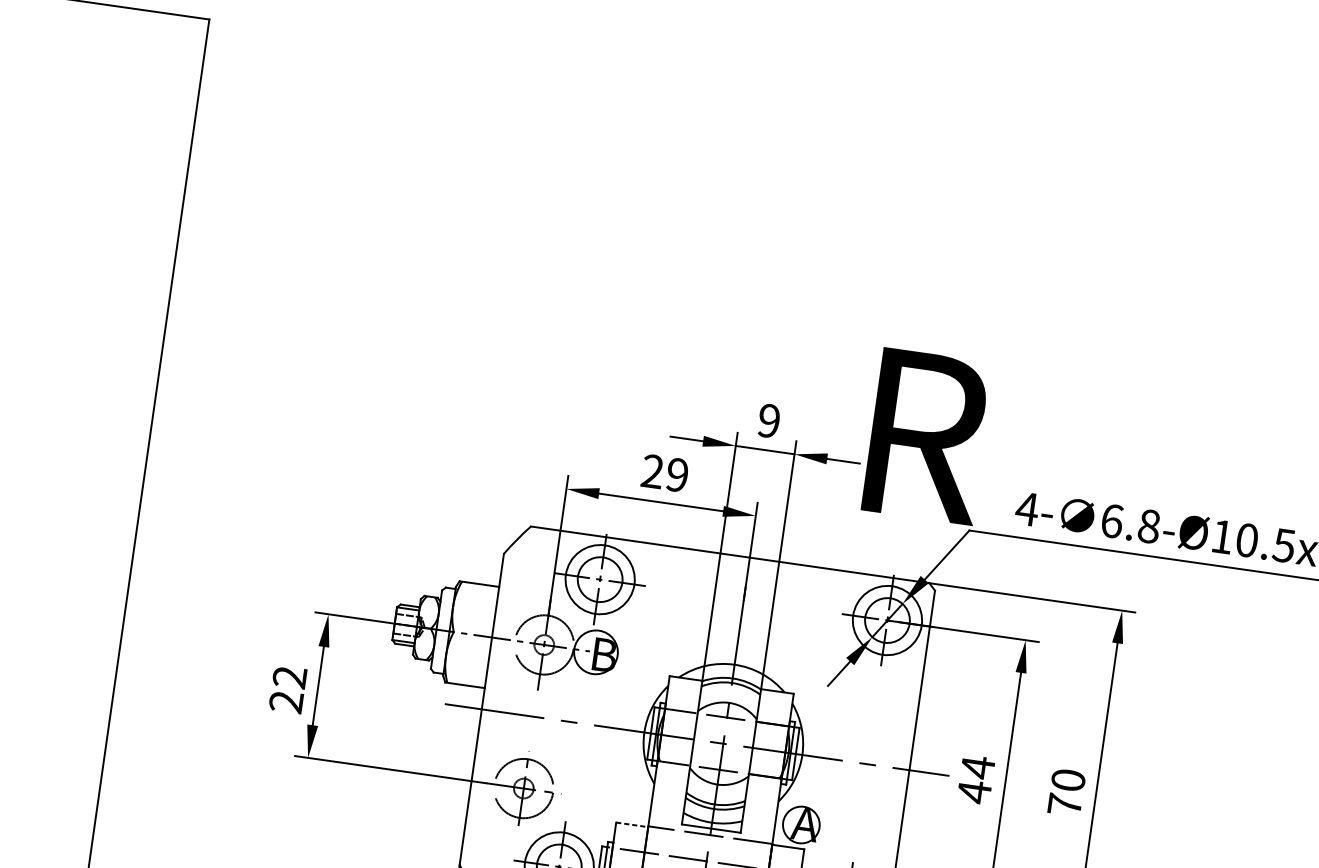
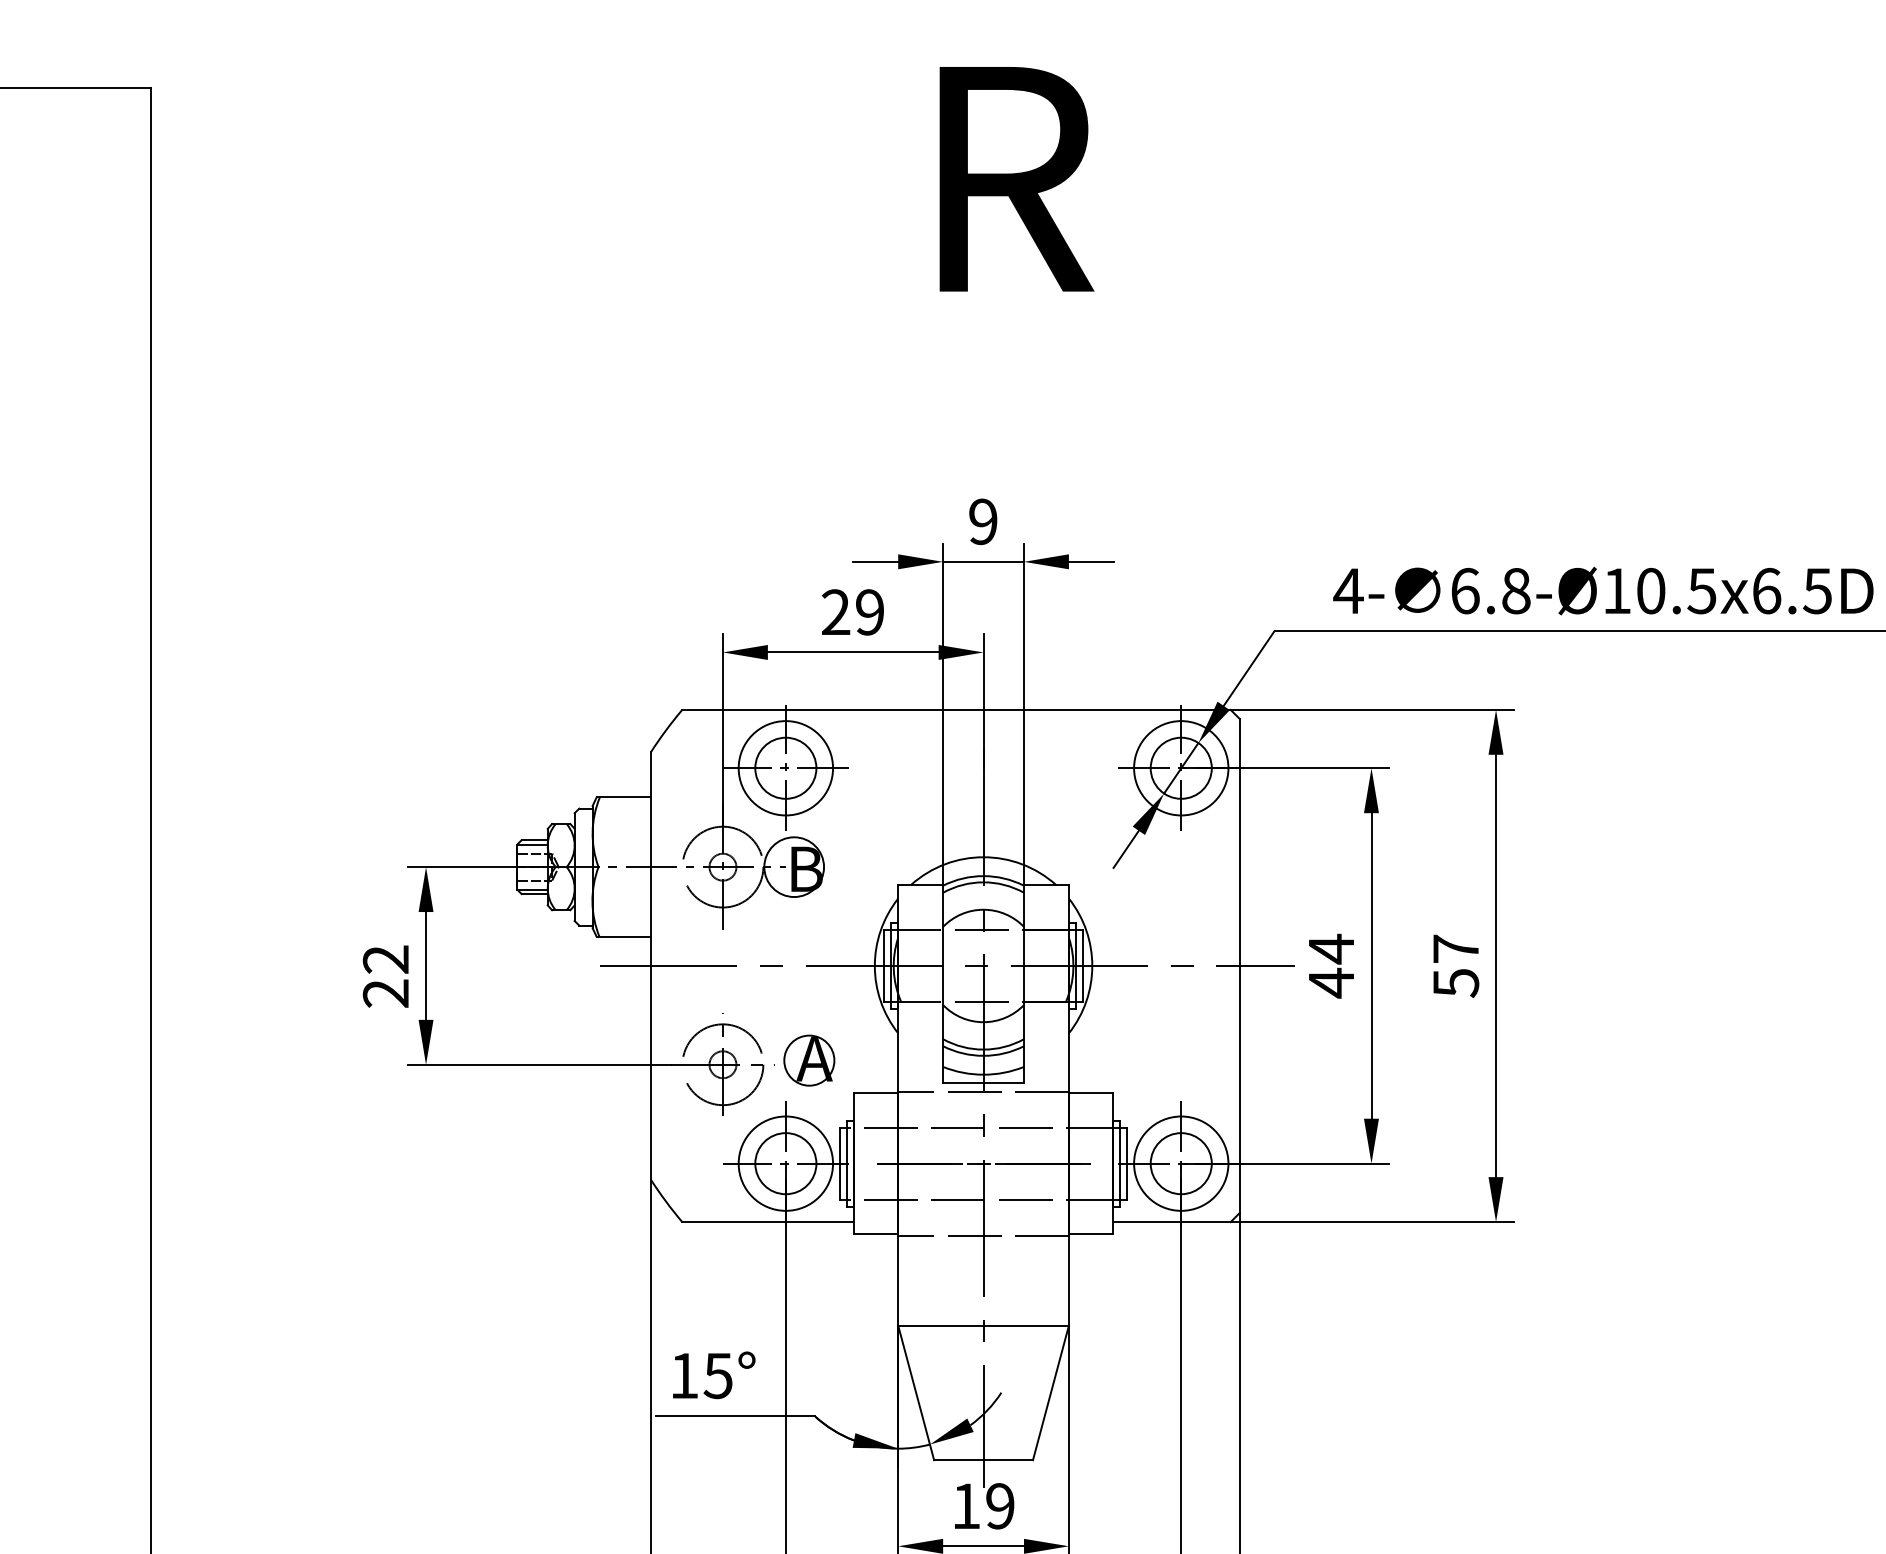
text: (927, 436) -> (1016, 179), moved
text: (1066, 792) -> (1455, 966), 70 -> 57
line: (632, 824) -> (876, 1092), dashed -> solid
part: (801, 824) -> (809, 1060), moved

